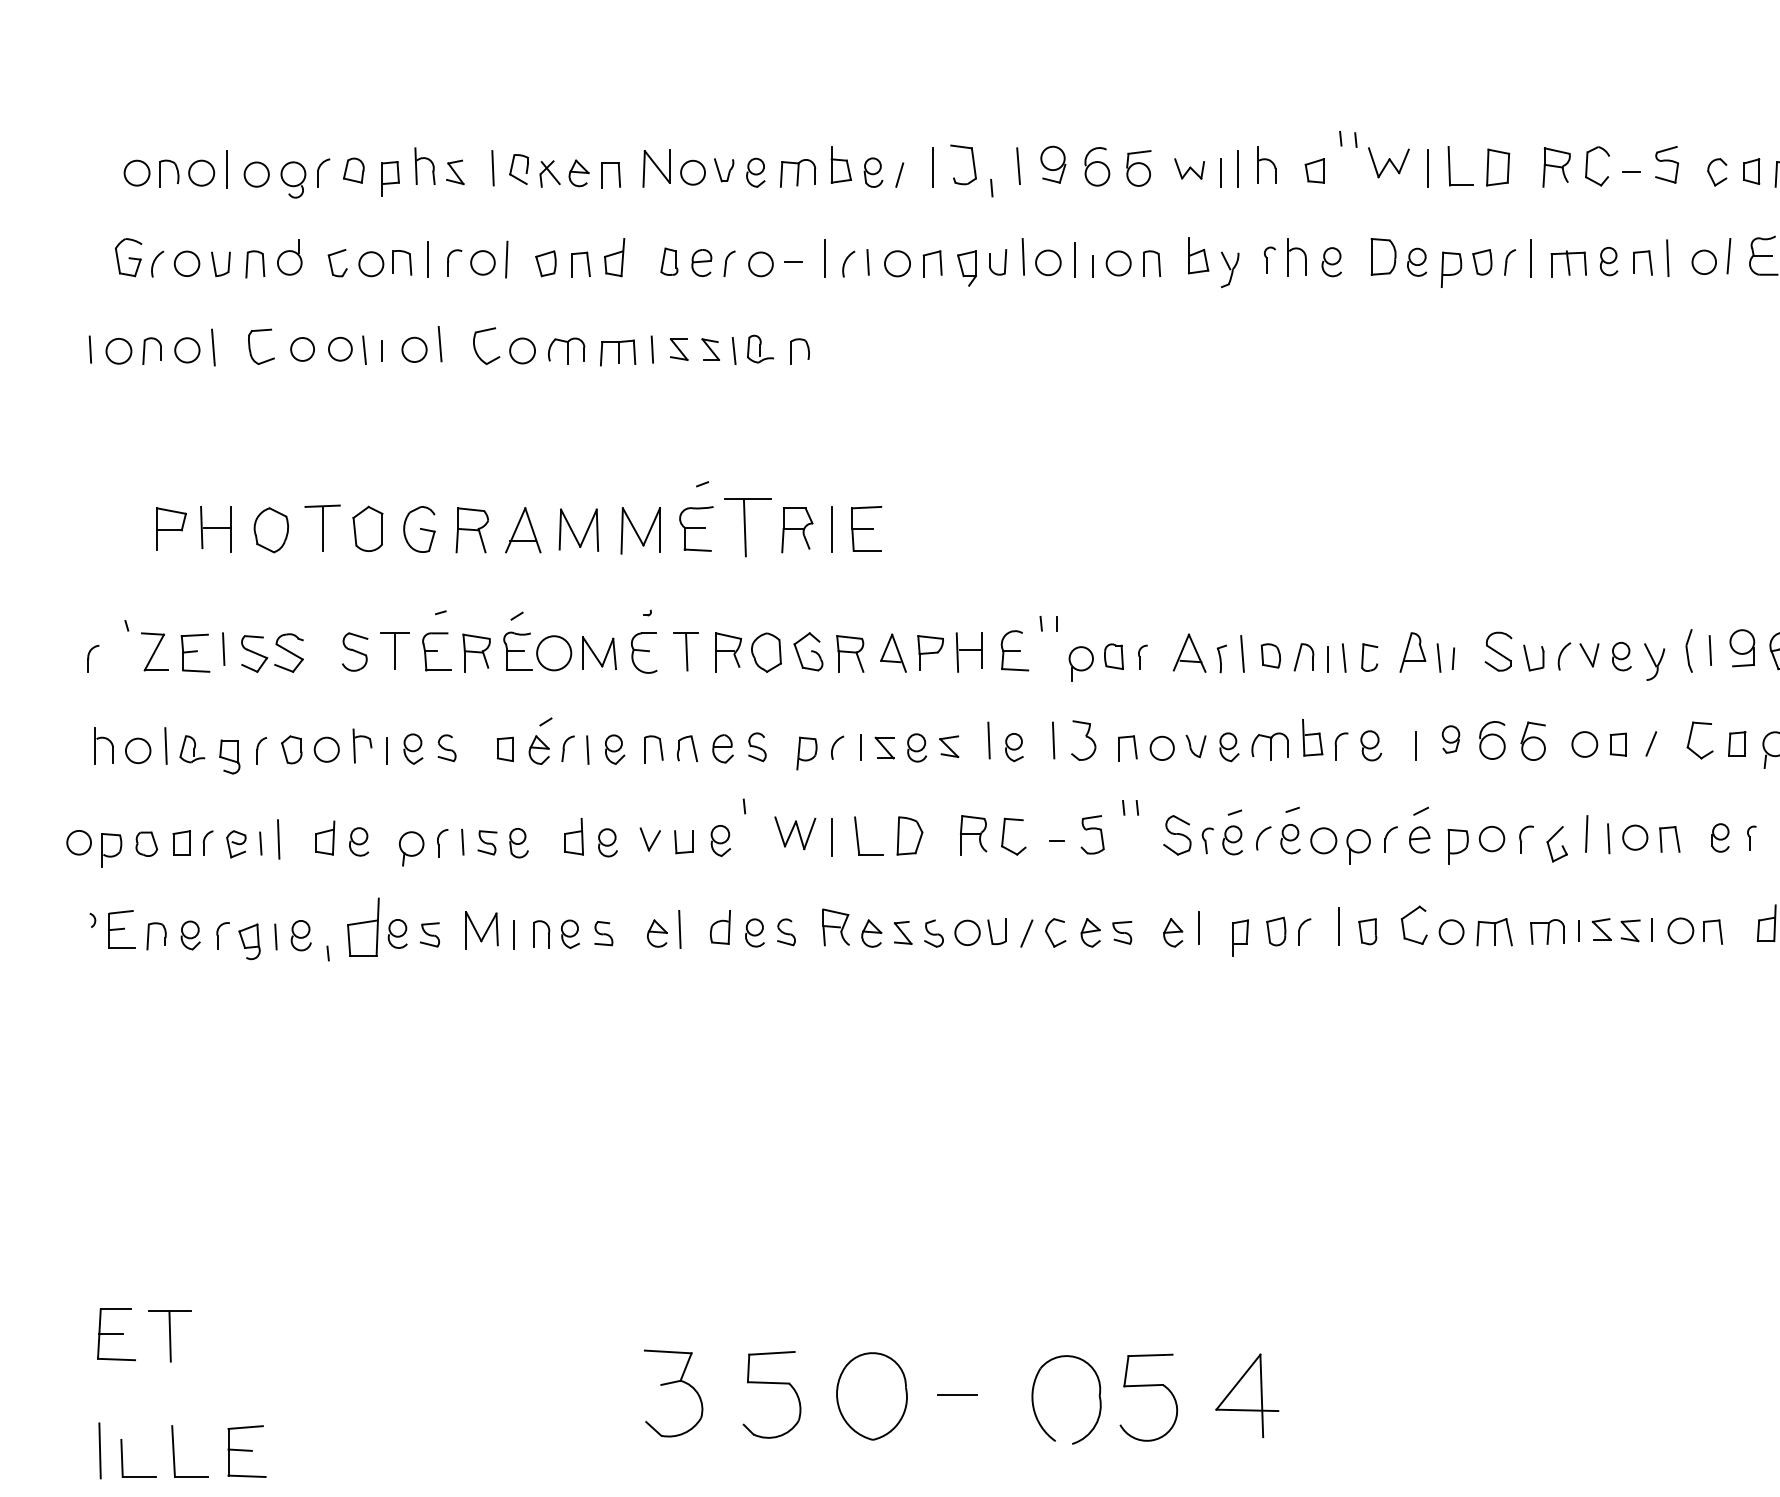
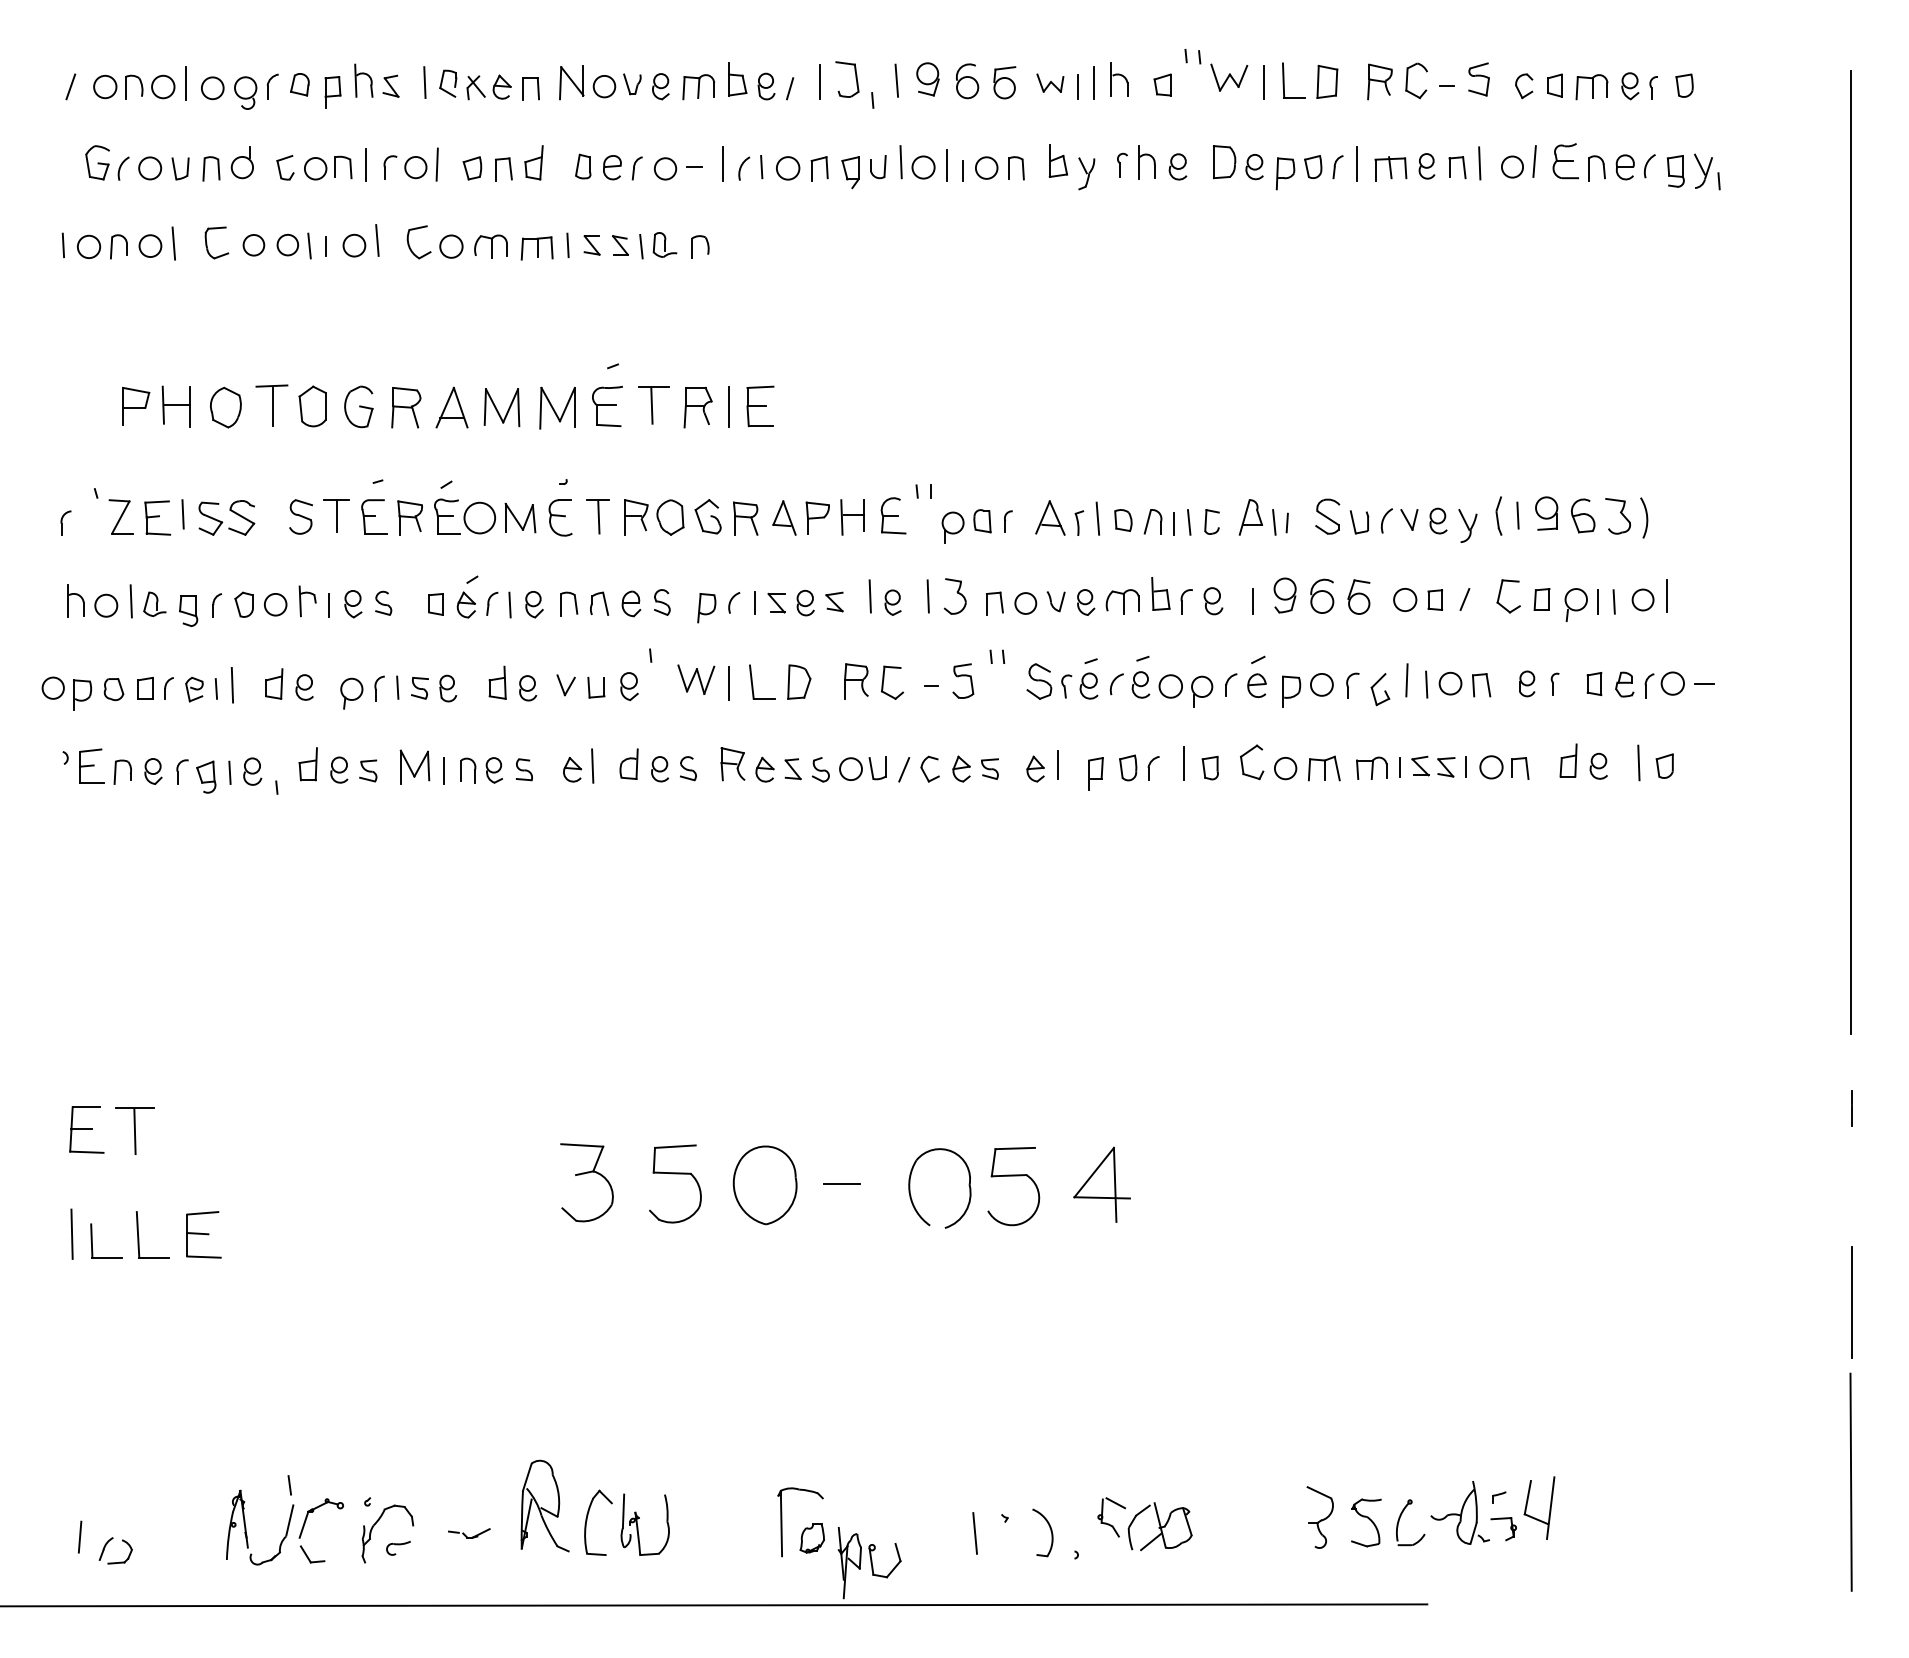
line: (98, 172) -> (70, 86), added
part: (747, 527) -> (653, 405), size x0.71
part: (1450, 739) -> (1284, 595), size x1.43
part: (362, 927) -> (307, 764), size x0.62

